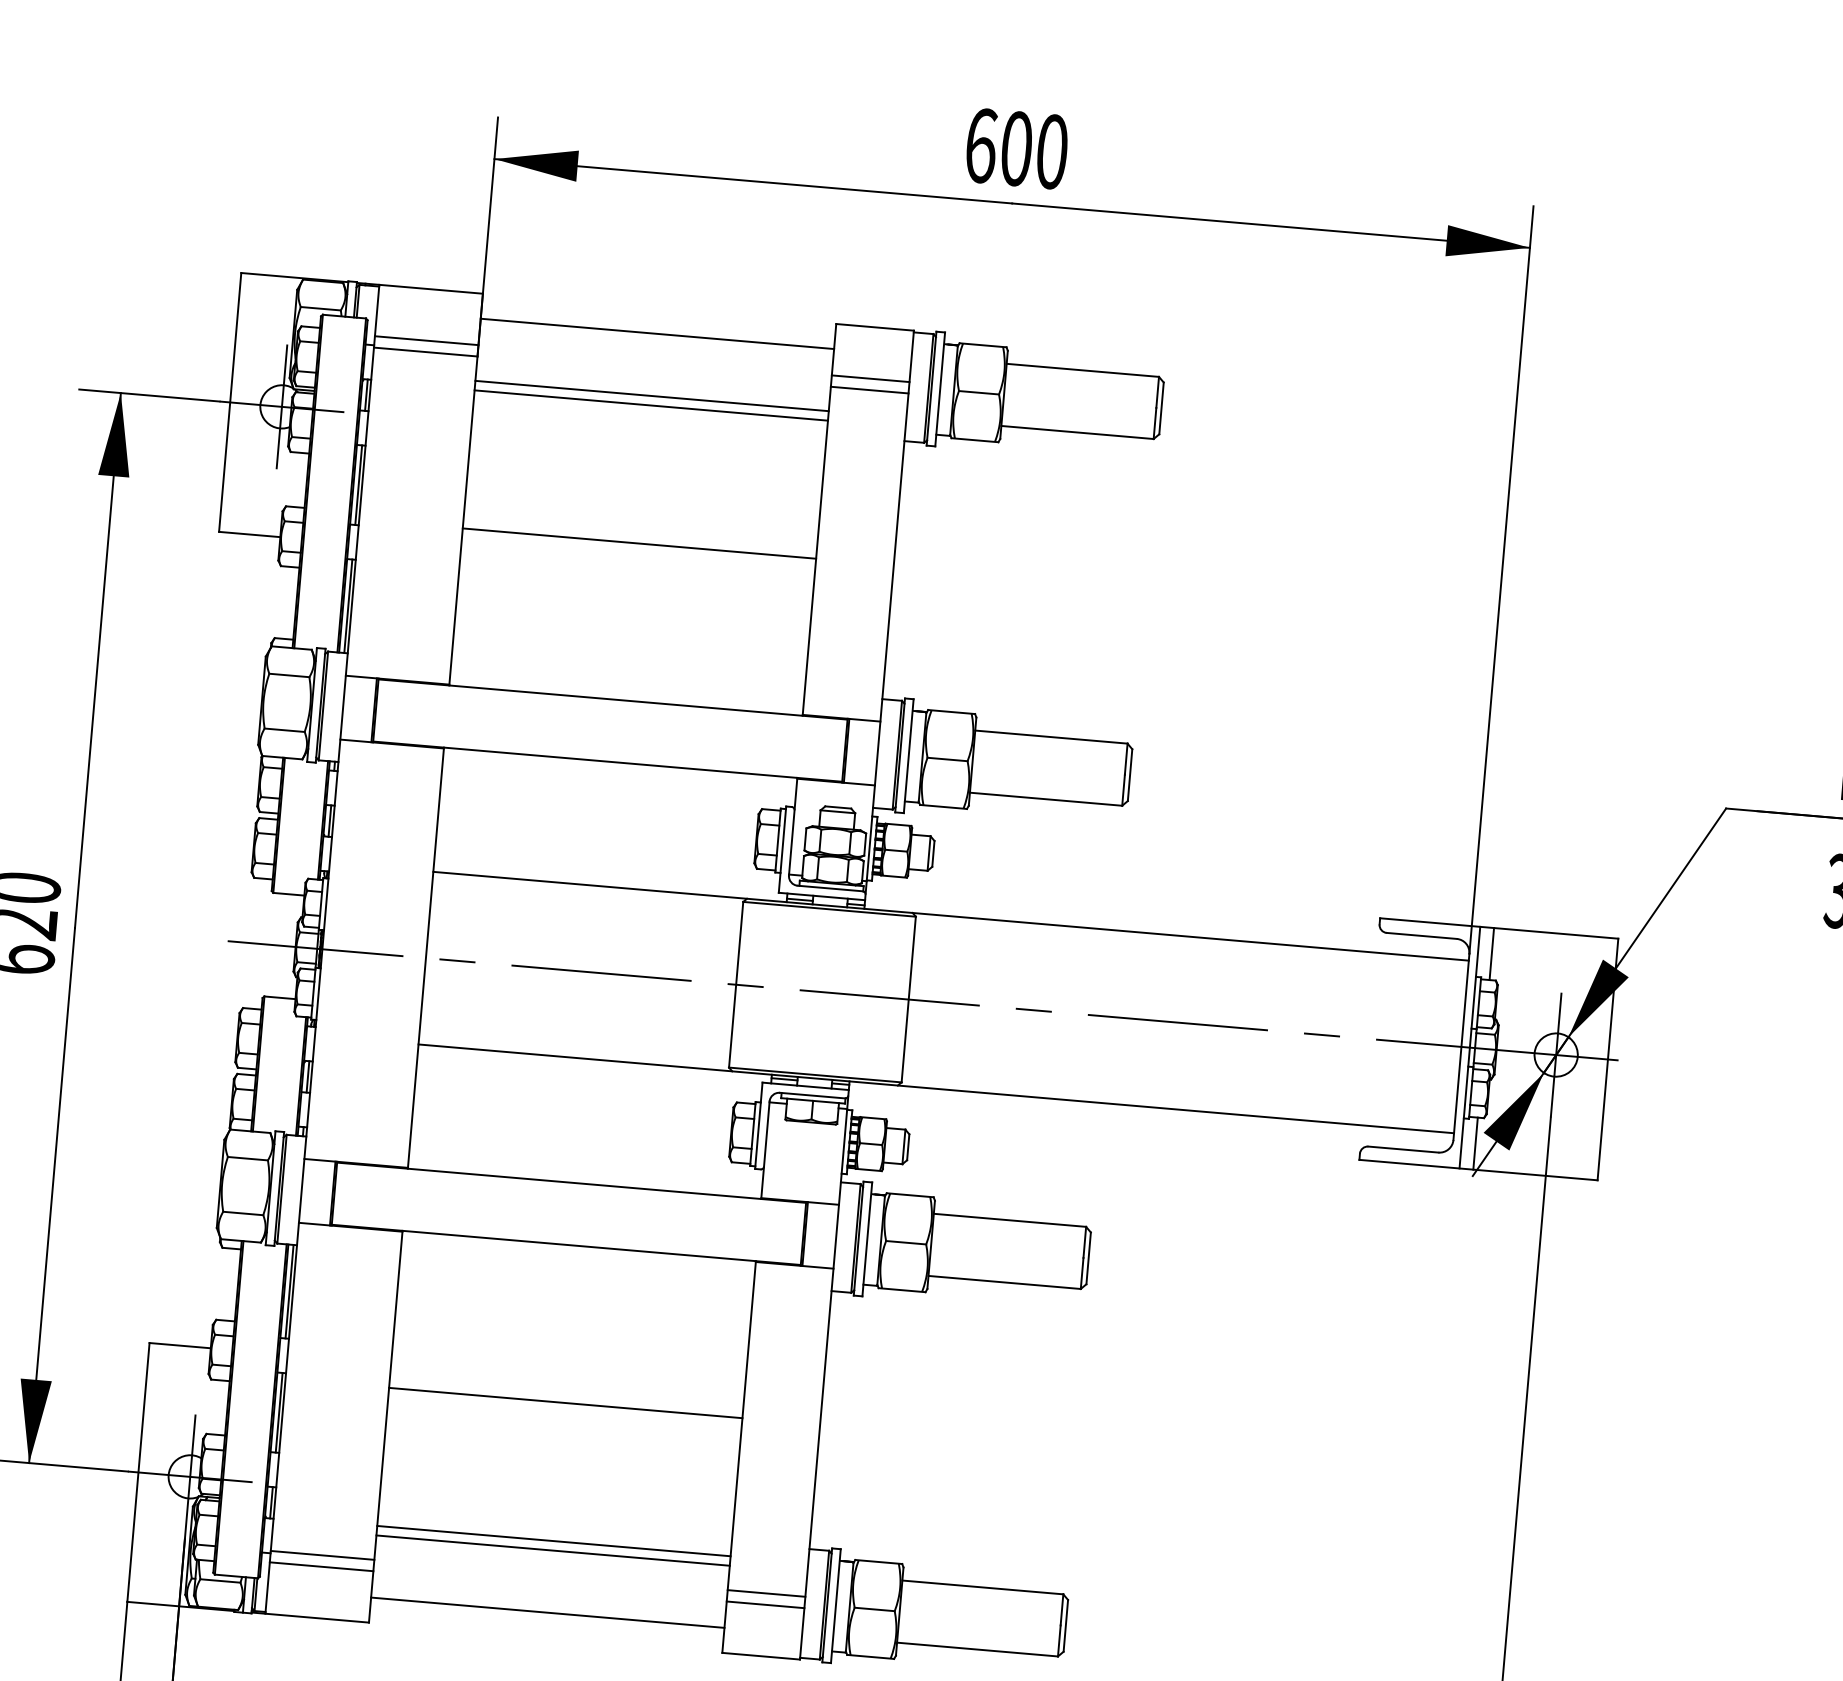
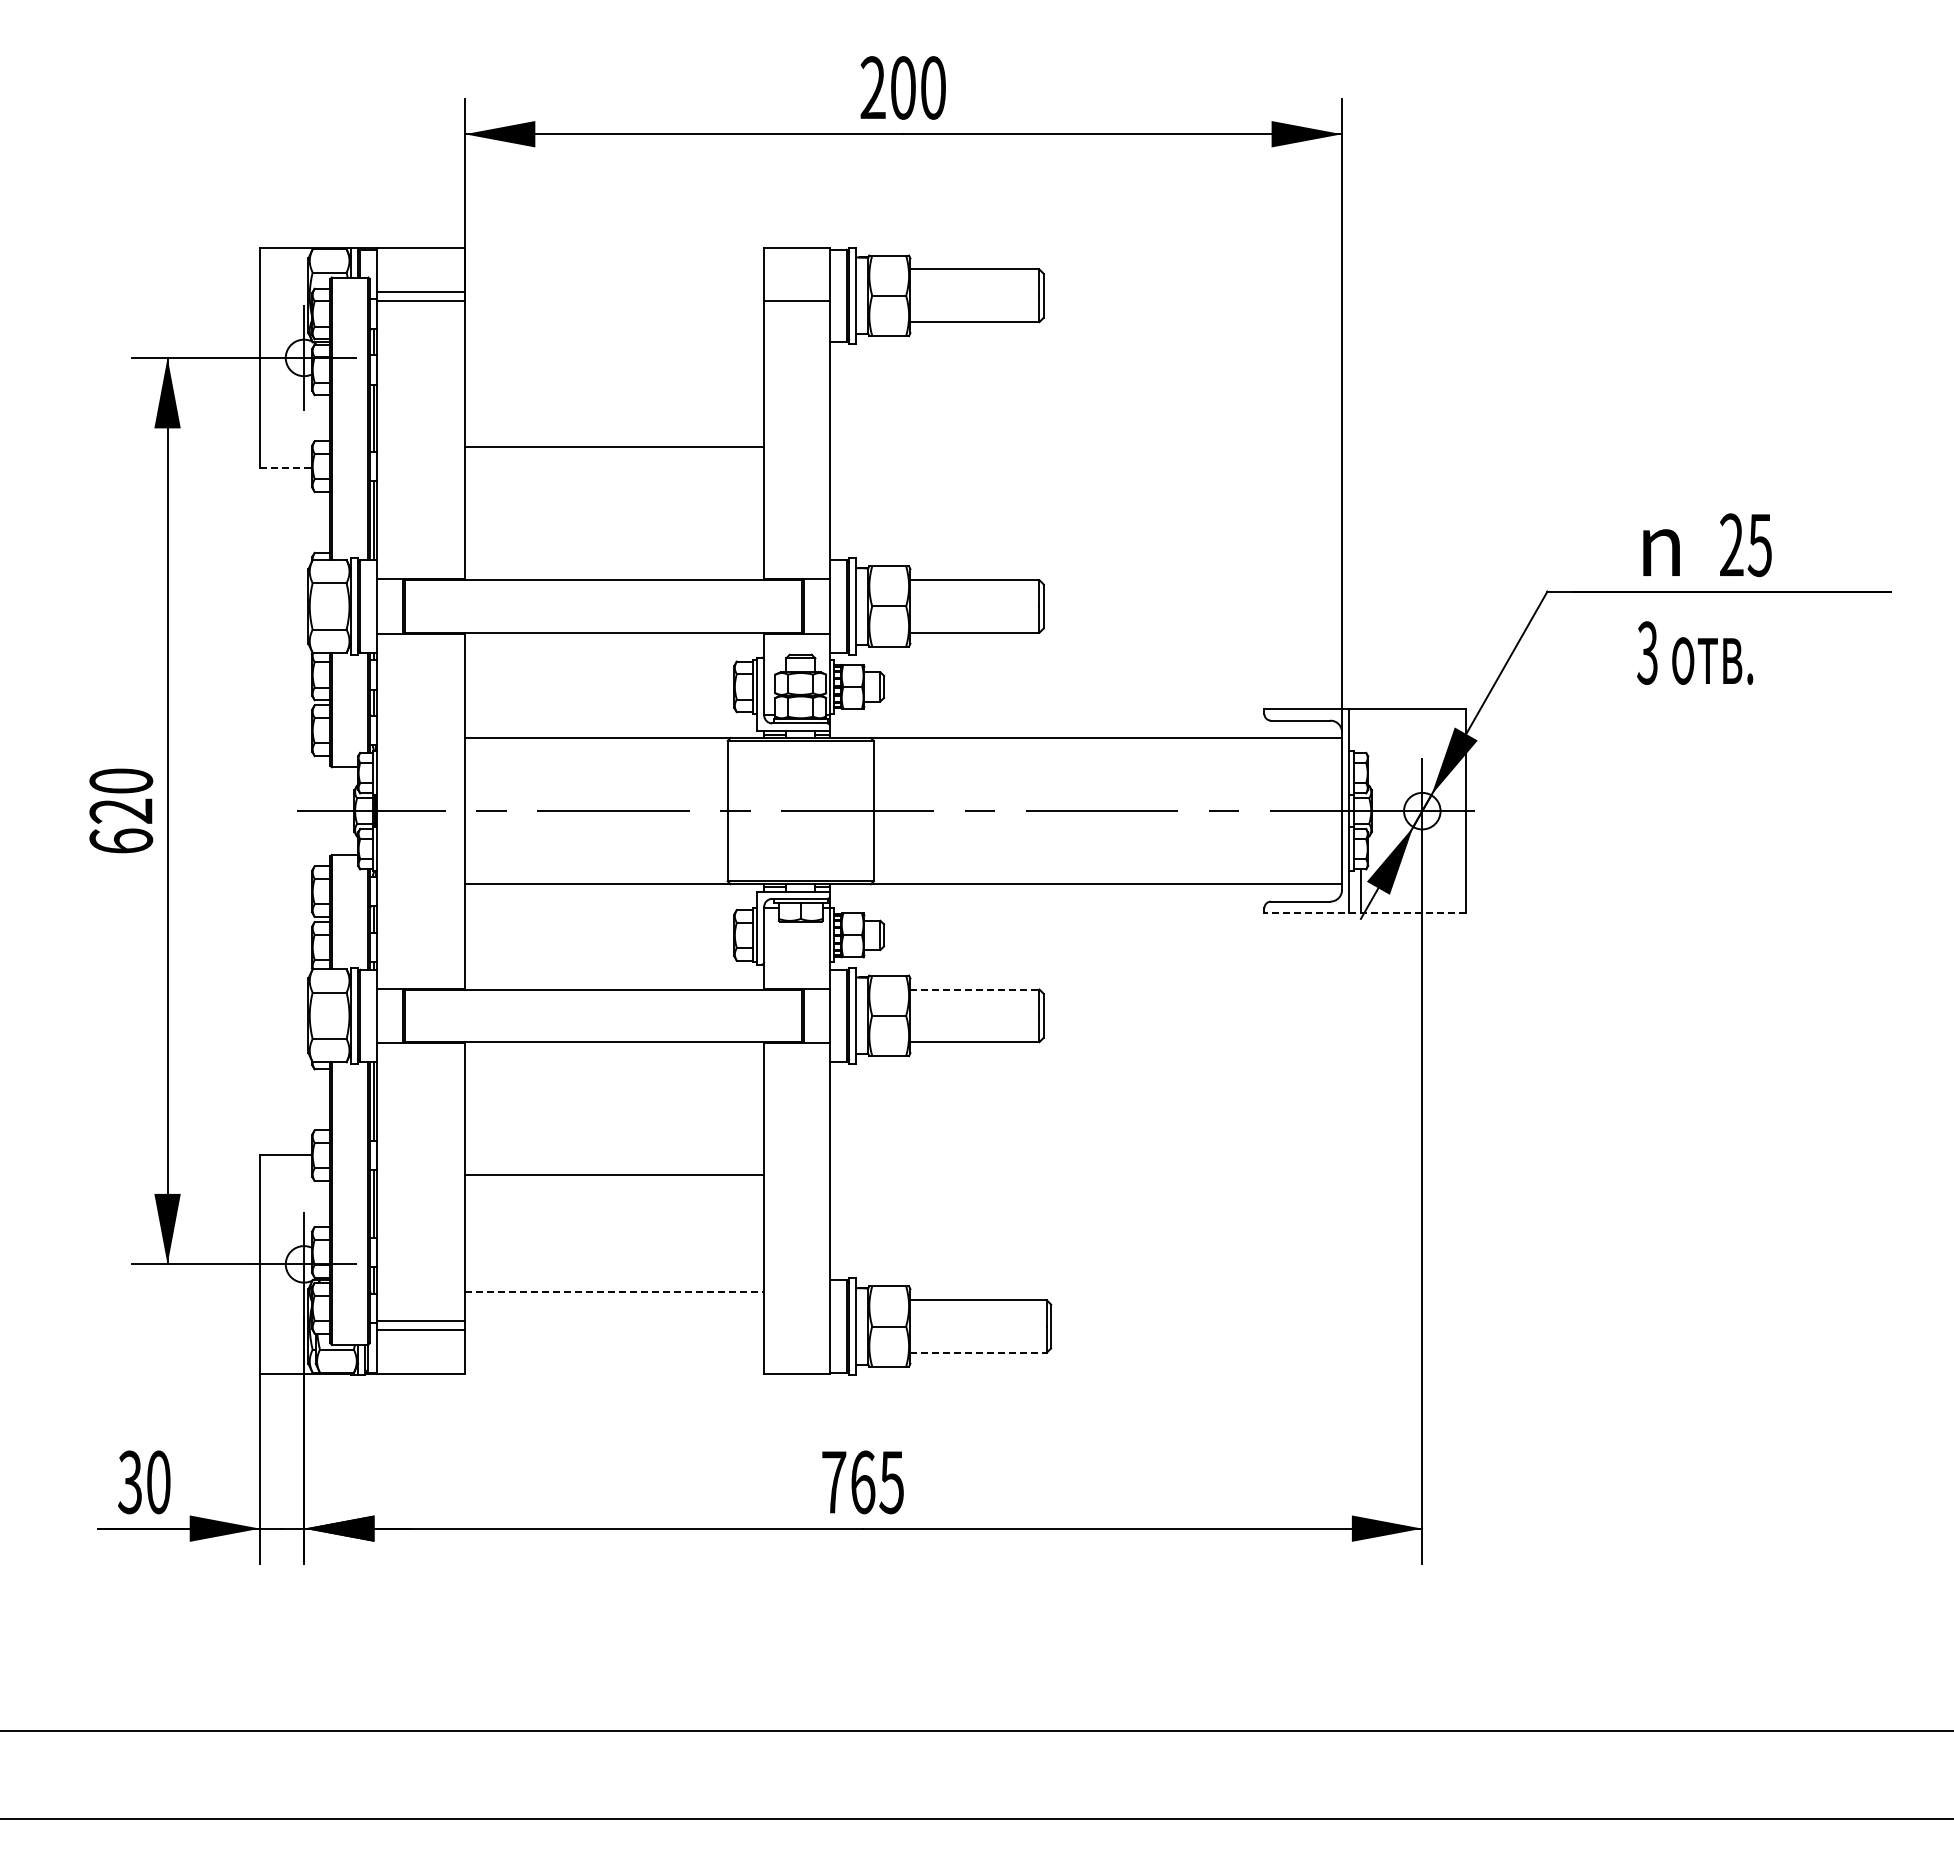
text: (981, 145) -> (873, 87), 600 -> 200
line: (657, 333) -> (614, 269), removed
line: (871, 378) -> (797, 291), removed
line: (652, 396) -> (614, 322), removed
line: (651, 405) -> (614, 330), removed
line: (250, 534) -> (286, 467), solid -> dashed
line: (1491, 953) -> (1360, 730), removed
line: (1478, 1170) -> (1365, 913), solid -> dashed
line: (1009, 1220) -> (974, 989), solid -> dashed
line: (553, 1541) -> (614, 1292), solid -> dashed
line: (553, 1550) -> (614, 1300), removed
line: (767, 1593) -> (797, 1320), removed
line: (766, 1604) -> (797, 1330), removed
line: (547, 1612) -> (614, 1352), removed
line: (978, 1649) -> (979, 1352), solid -> dashed

